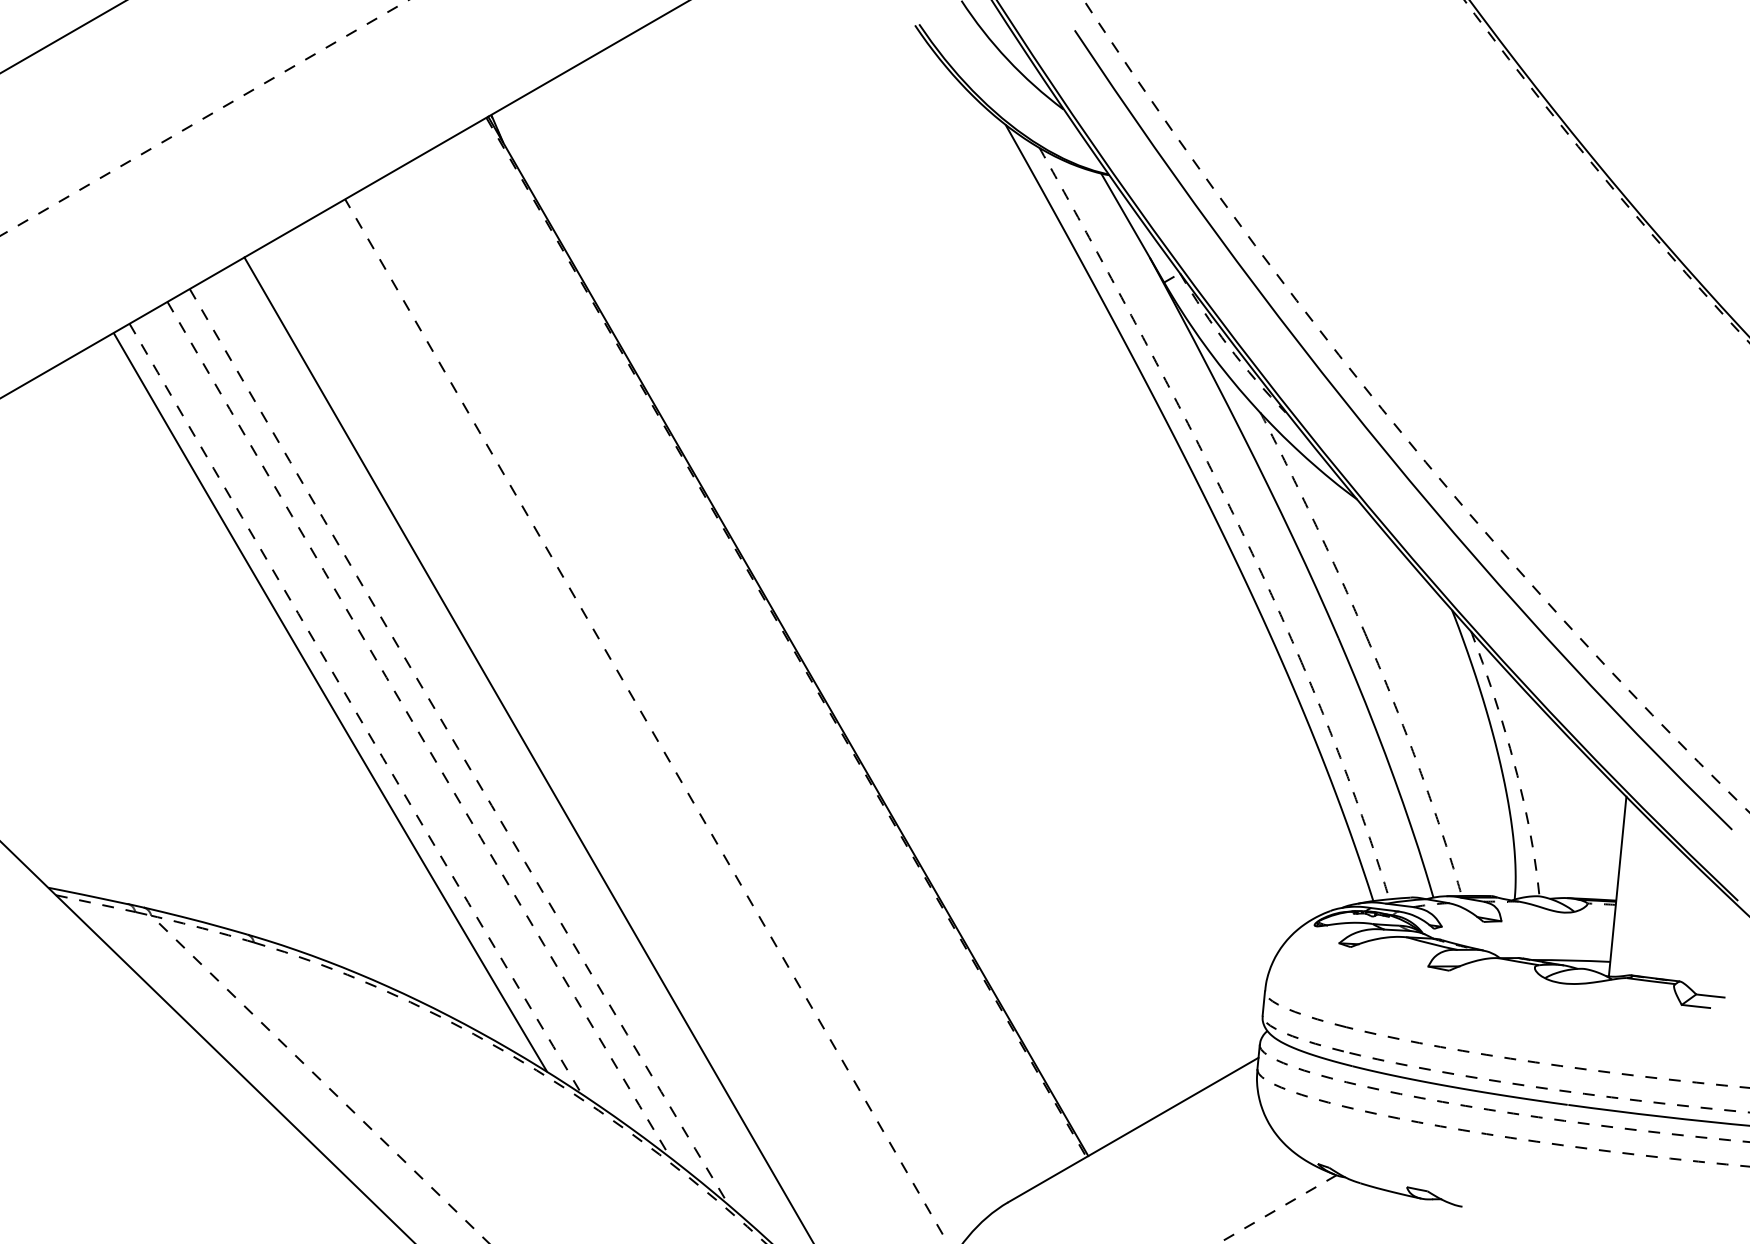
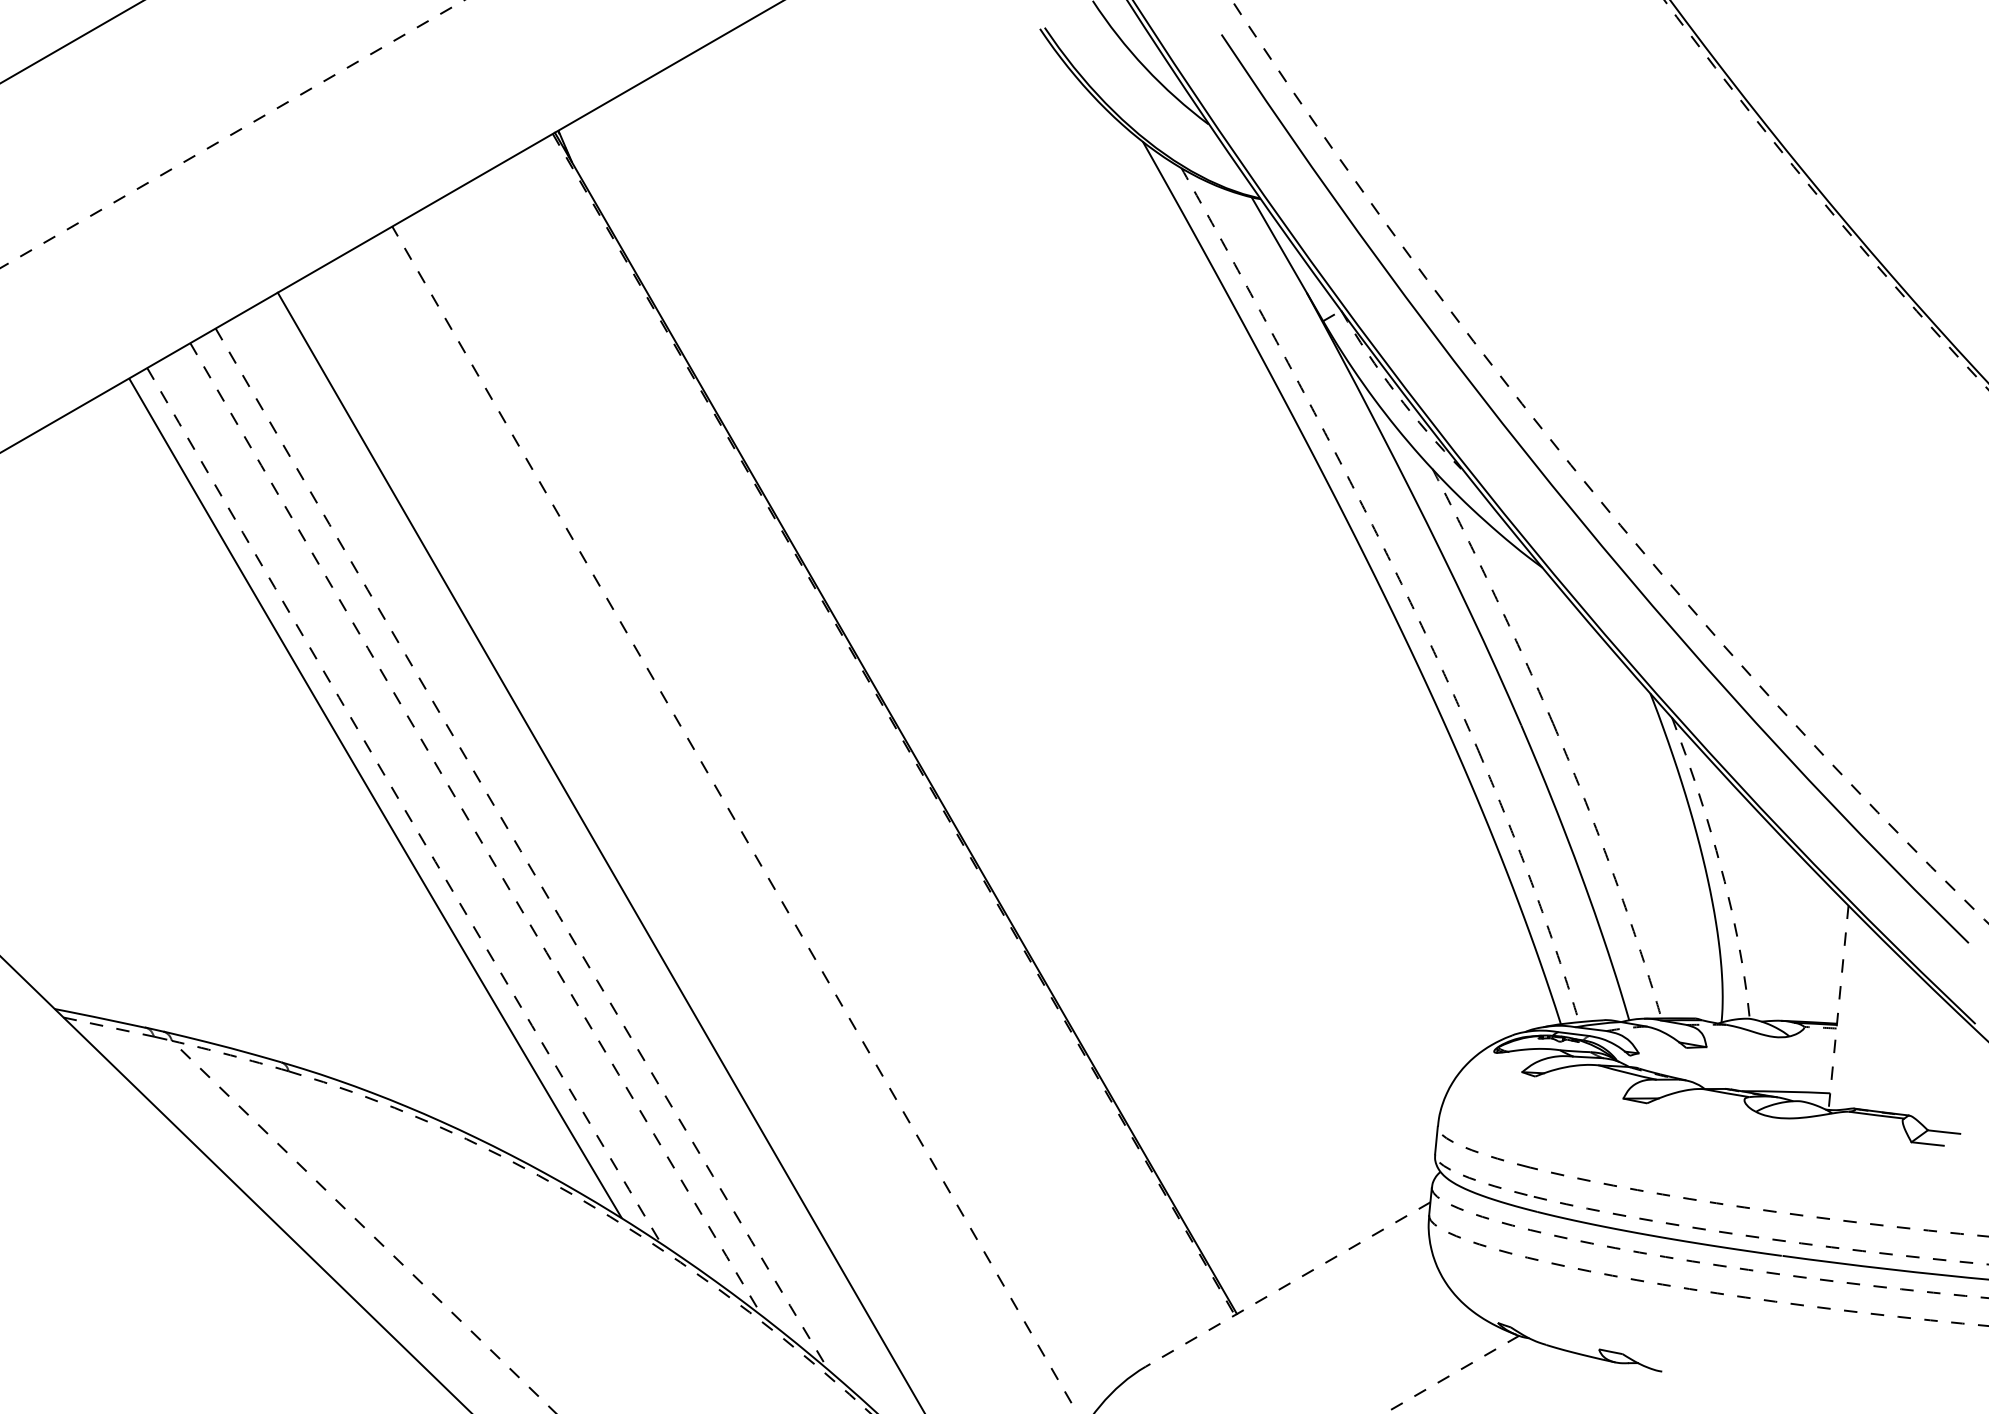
line: (1617, 887) -> (1838, 1008), solid -> dashed
line: (1133, 1130) -> (1288, 1284), solid -> dashed

